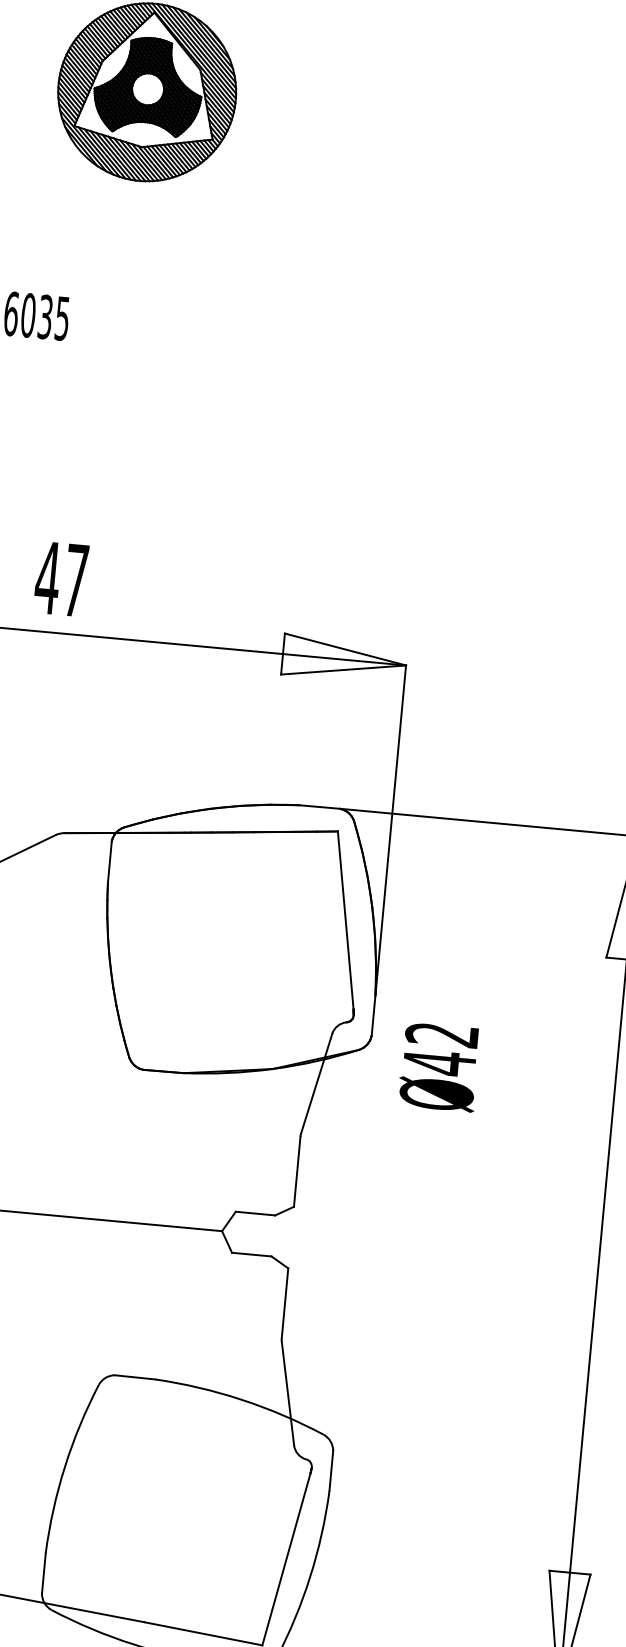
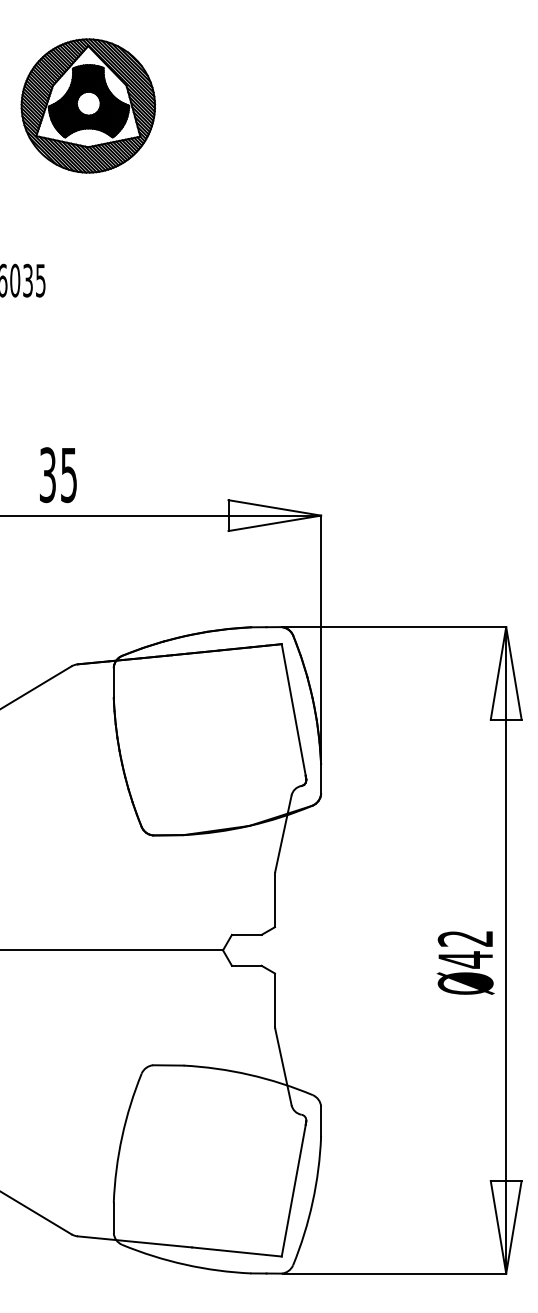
text: (60, 579) -> (57, 475), 47 -> 35
text: (439, 1066) -> (465, 962), moved

